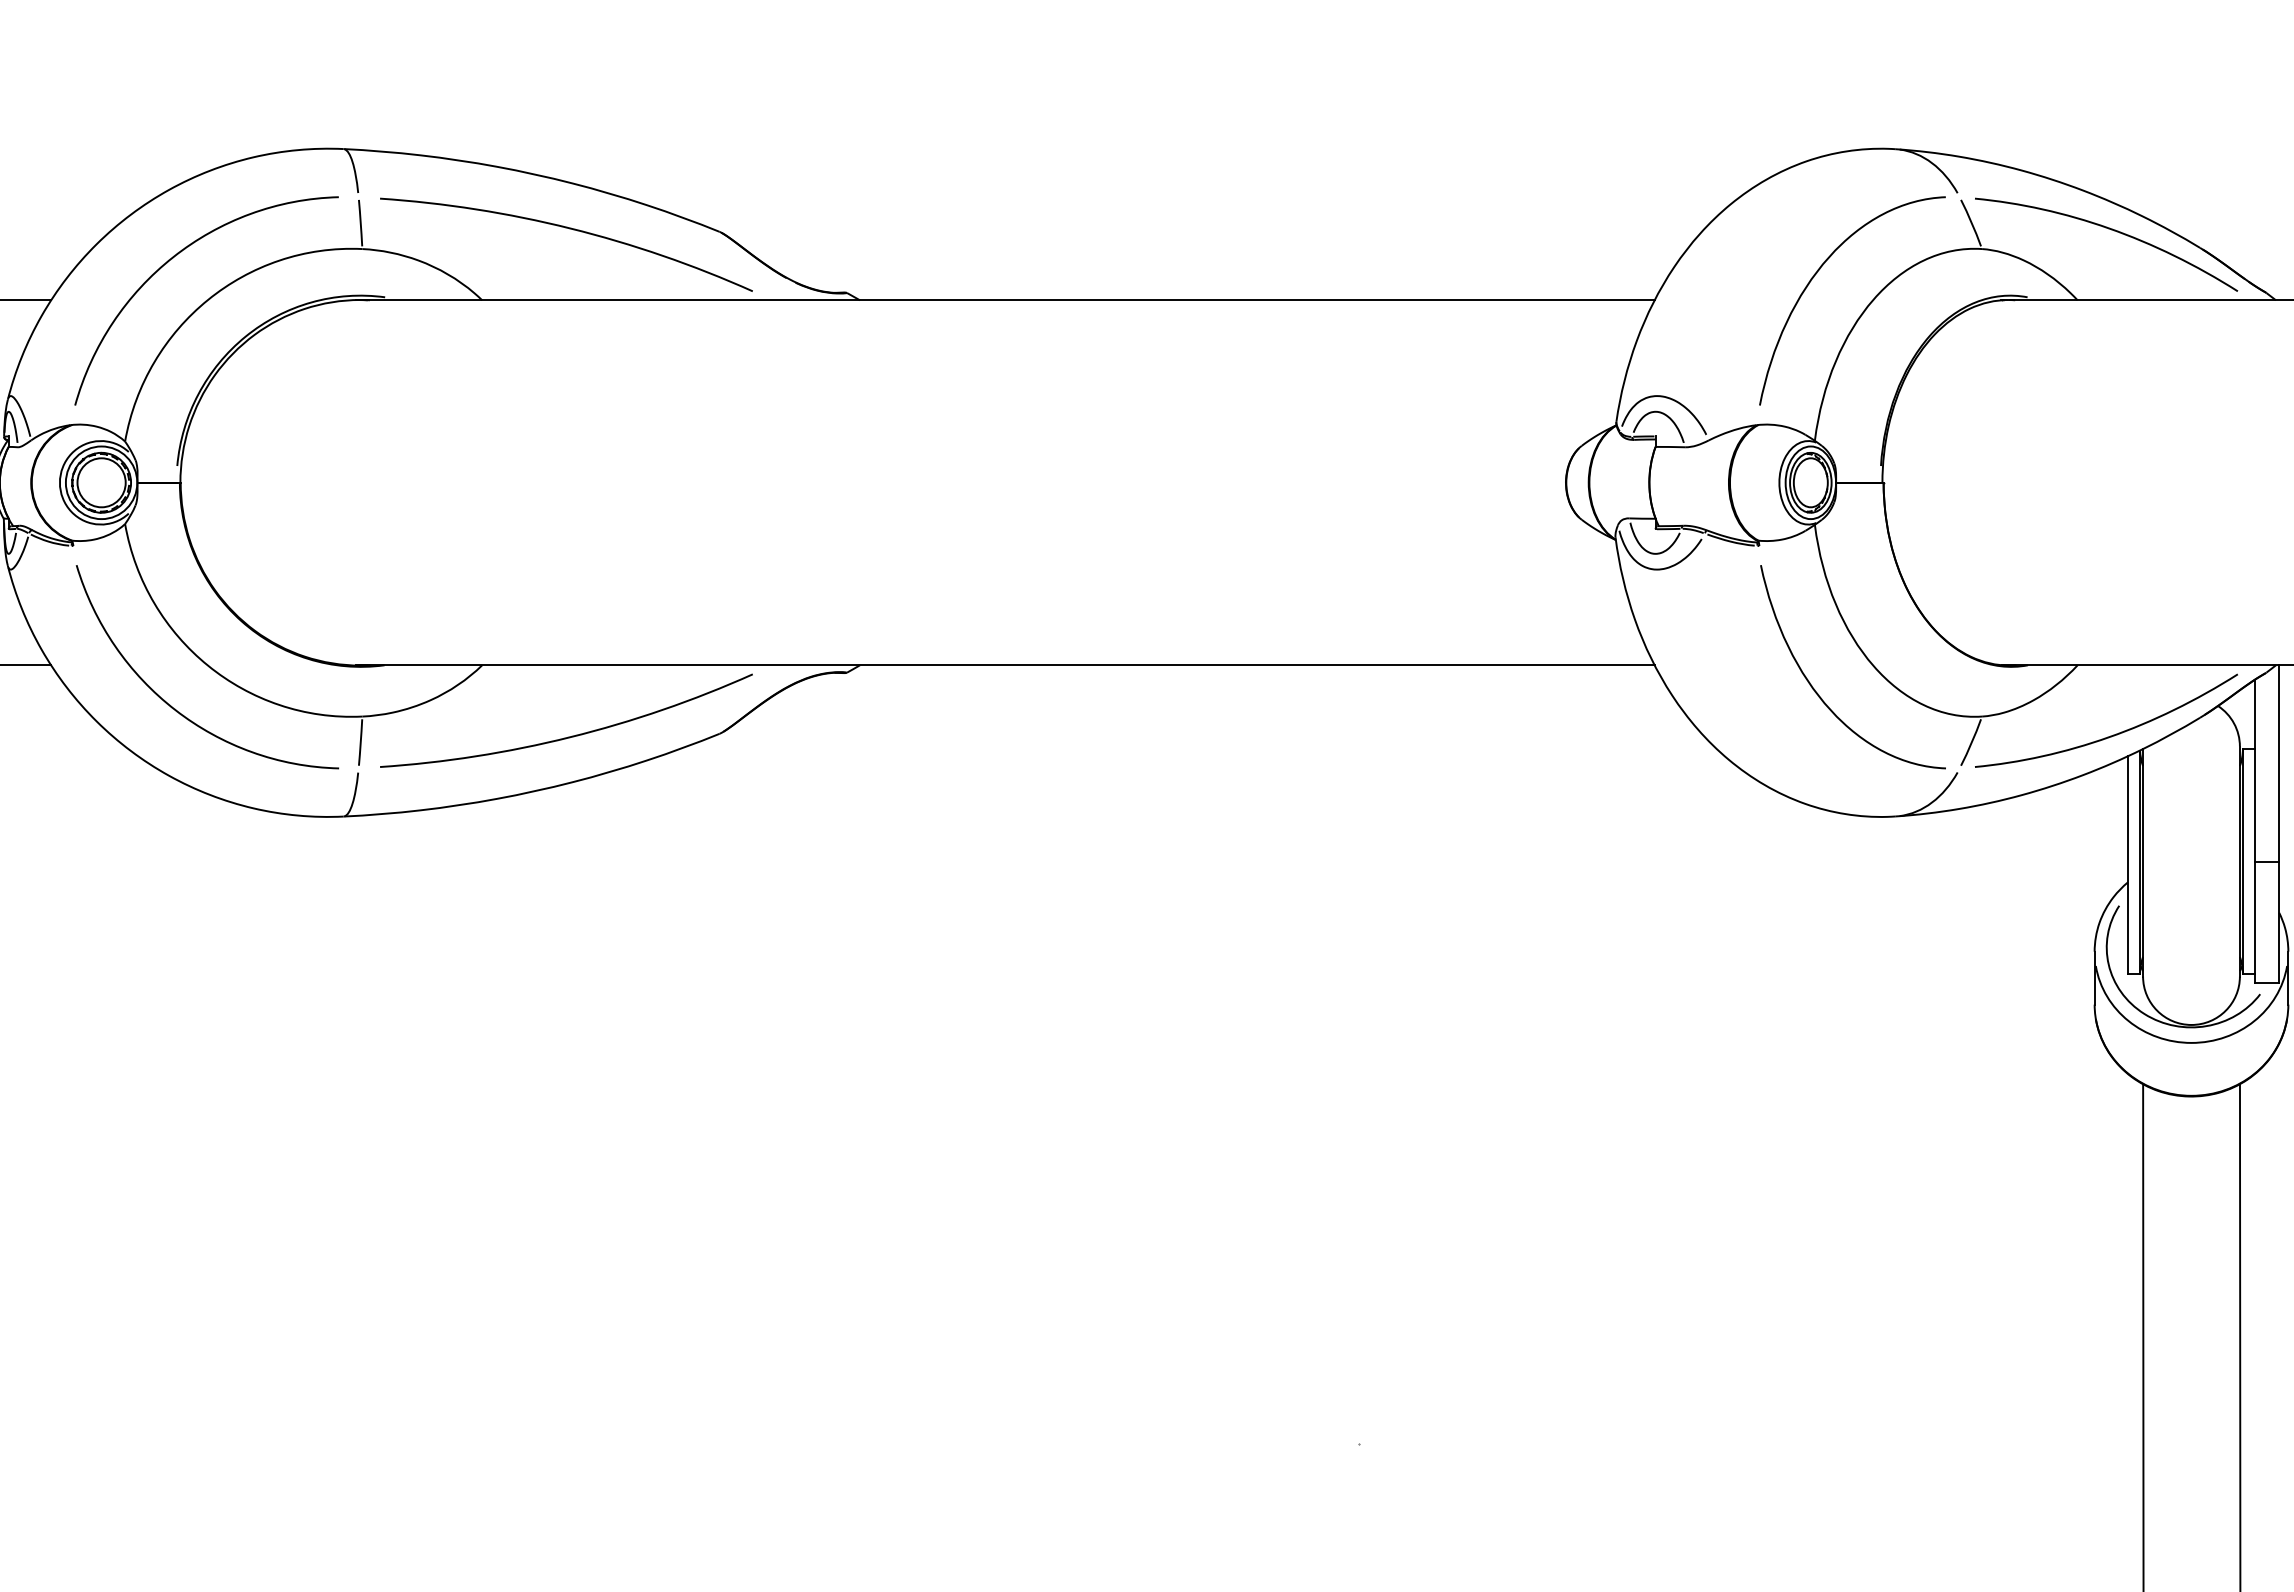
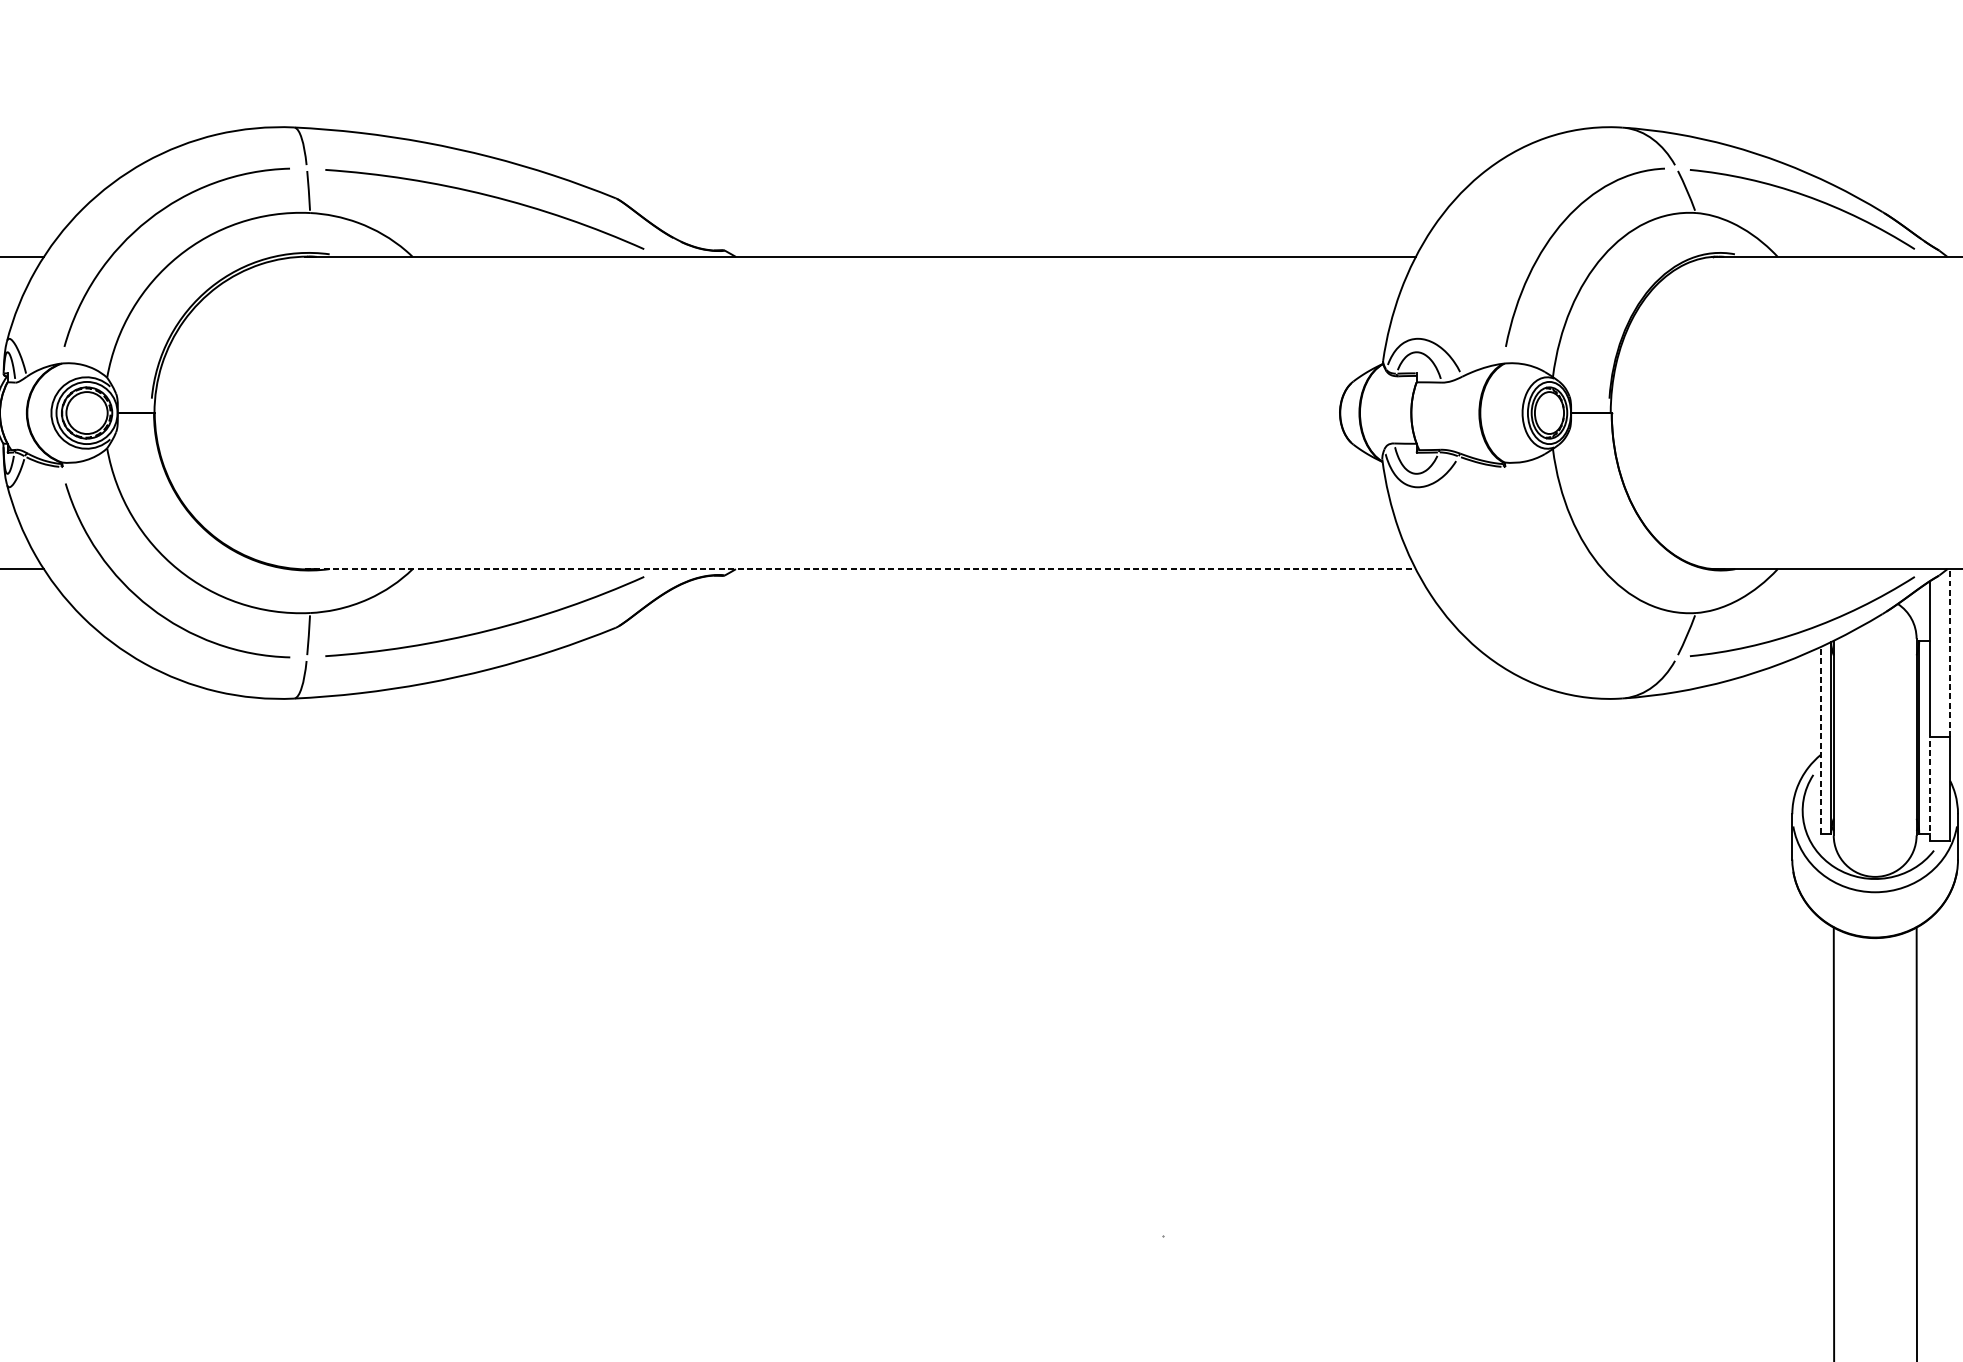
line: (1005, 665) -> (860, 569), solid -> dashed
curve: (1818, 693) -> (1556, 593), removed
line: (2279, 762) -> (1950, 652), solid -> dashed
line: (2127, 864) -> (1820, 739), solid -> dashed
line: (2255, 922) -> (1929, 789), solid -> dashed

